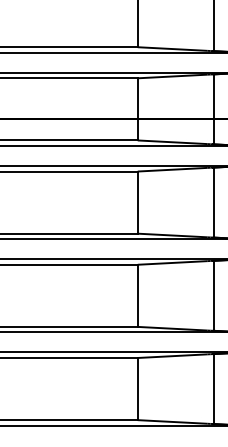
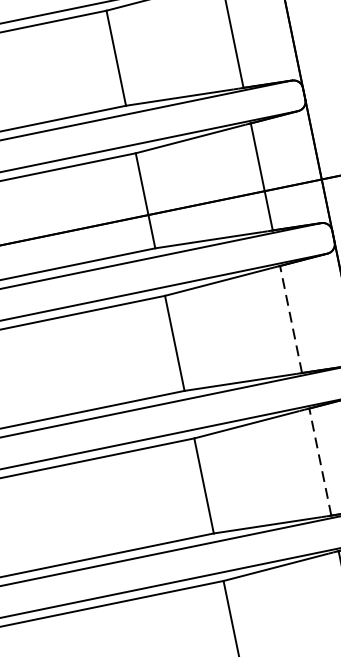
line: (213, 202) -> (290, 319), solid -> dashed
line: (213, 295) -> (319, 461), solid -> dashed

